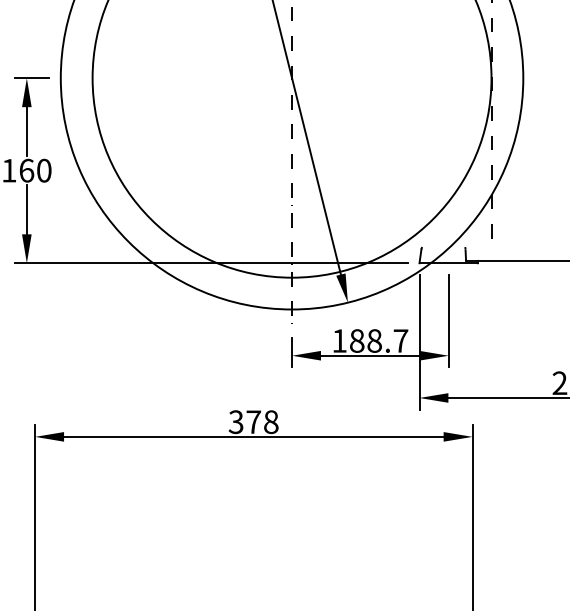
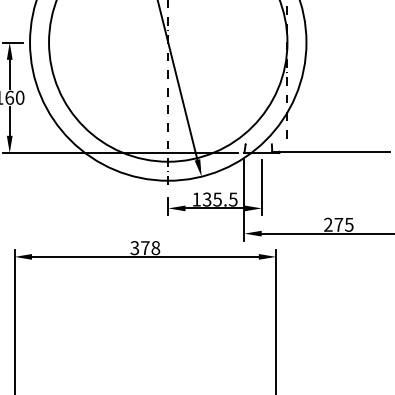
text: (377, 340) -> (219, 199), 188.7 -> 135.5

